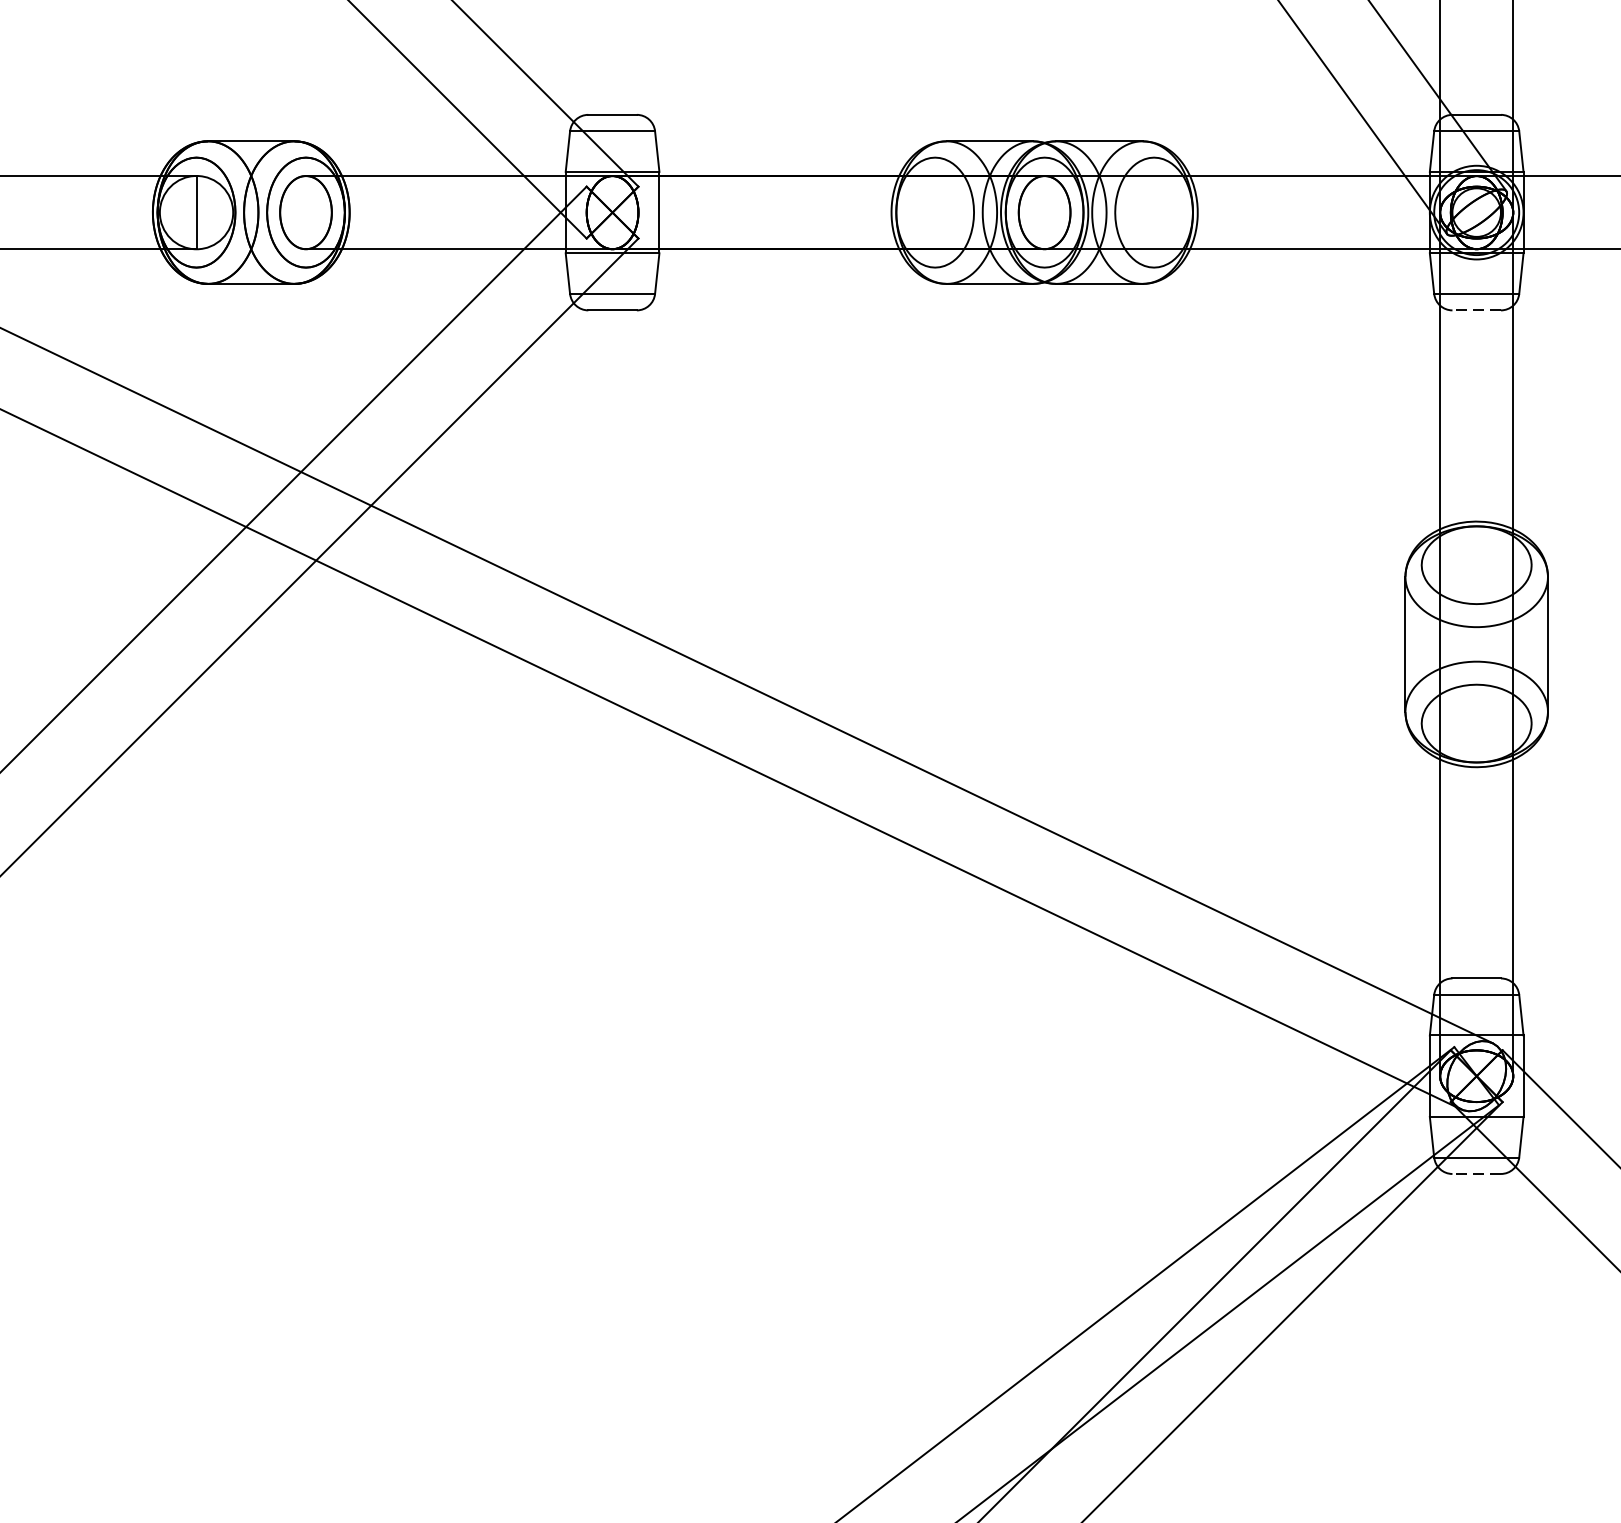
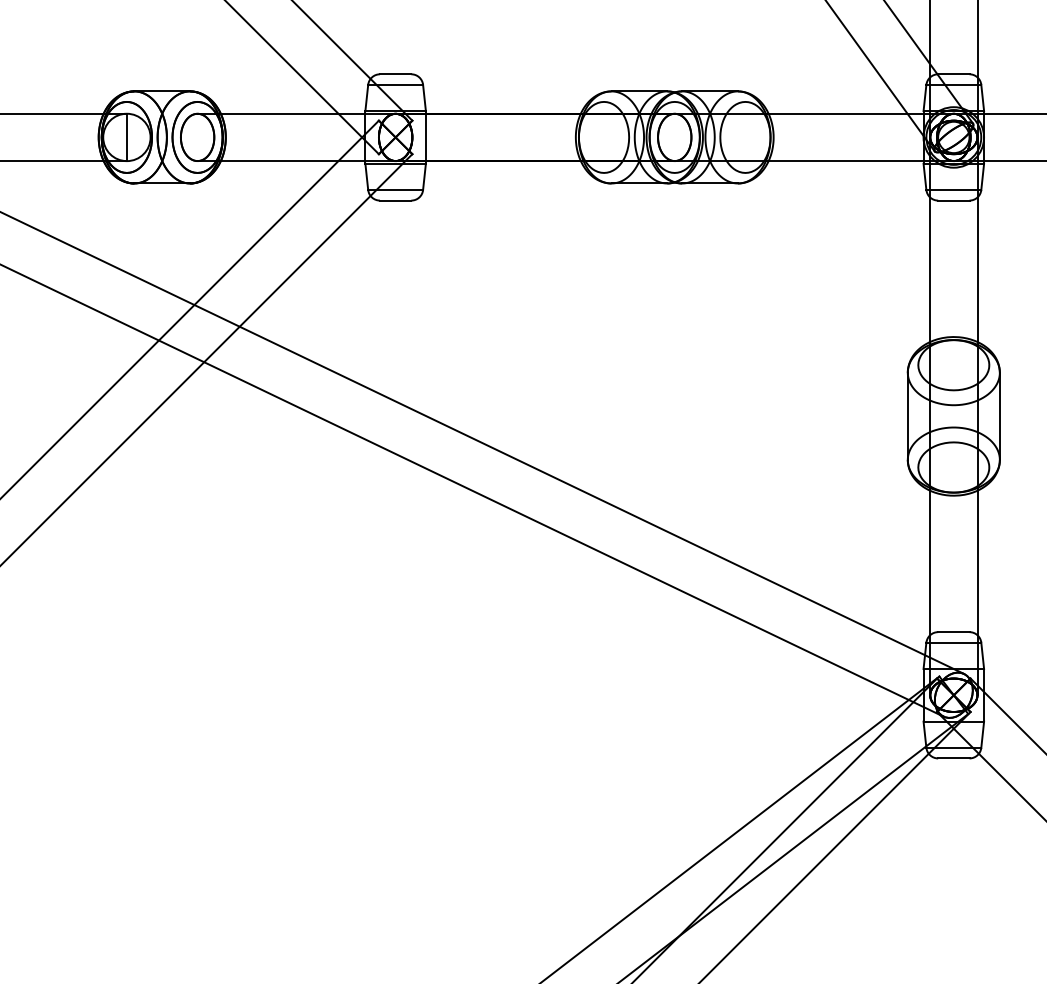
line: (1476, 310) -> (953, 200), dashed -> solid
line: (1476, 1174) -> (953, 758), dashed -> solid

